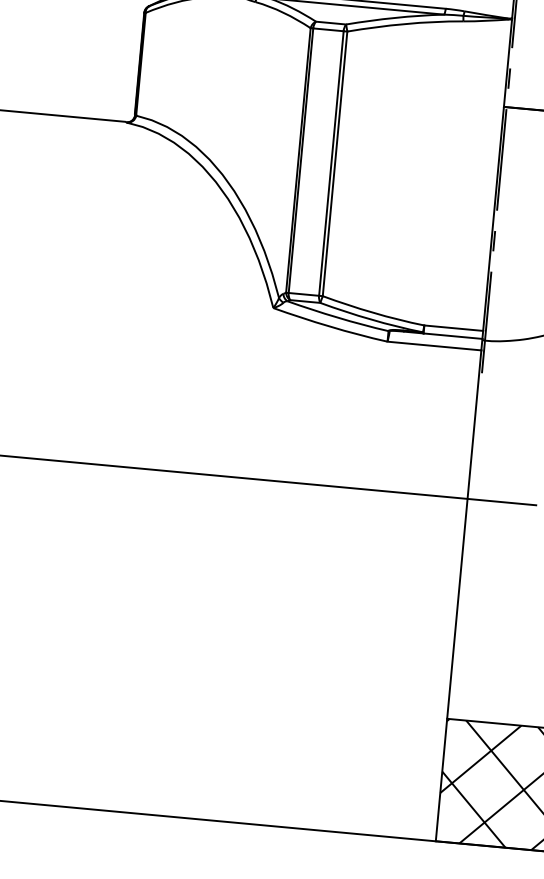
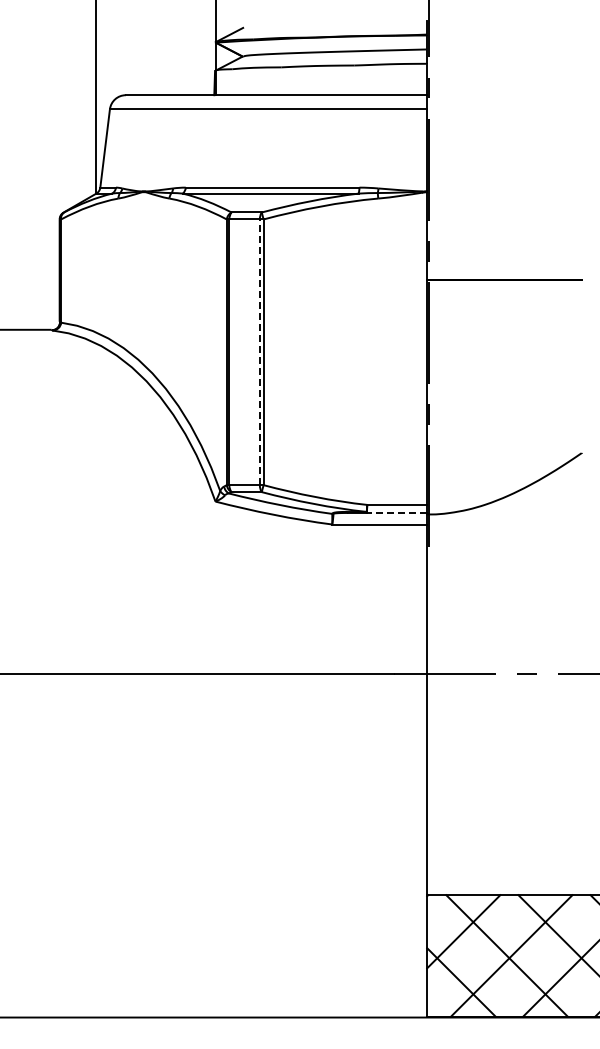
line: (330, 163) -> (259, 352), solid -> dashed
line: (452, 335) -> (396, 512), solid -> dashed

